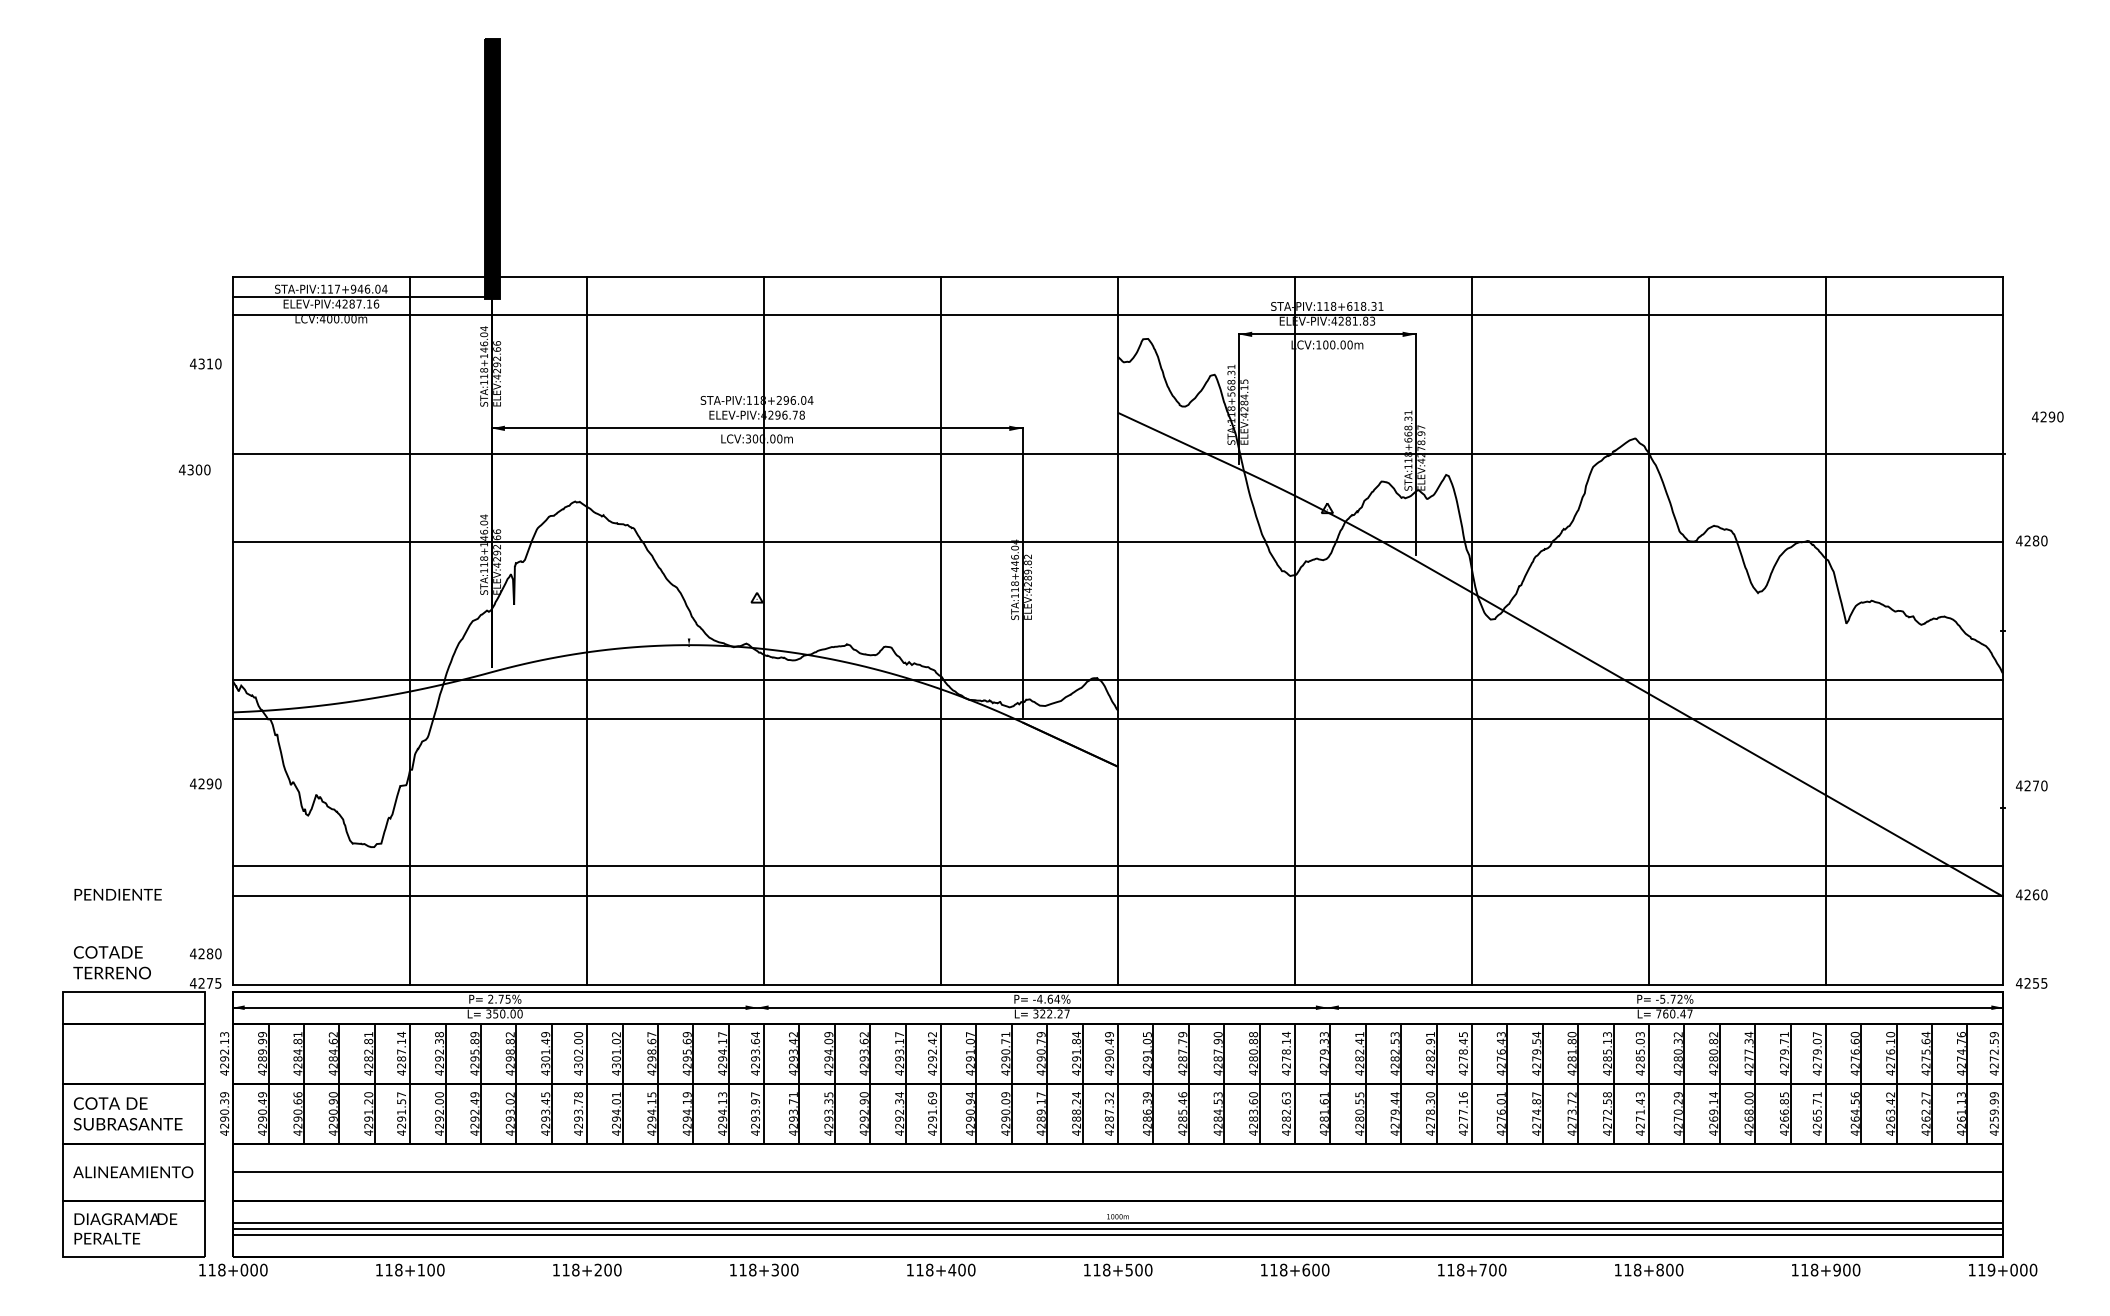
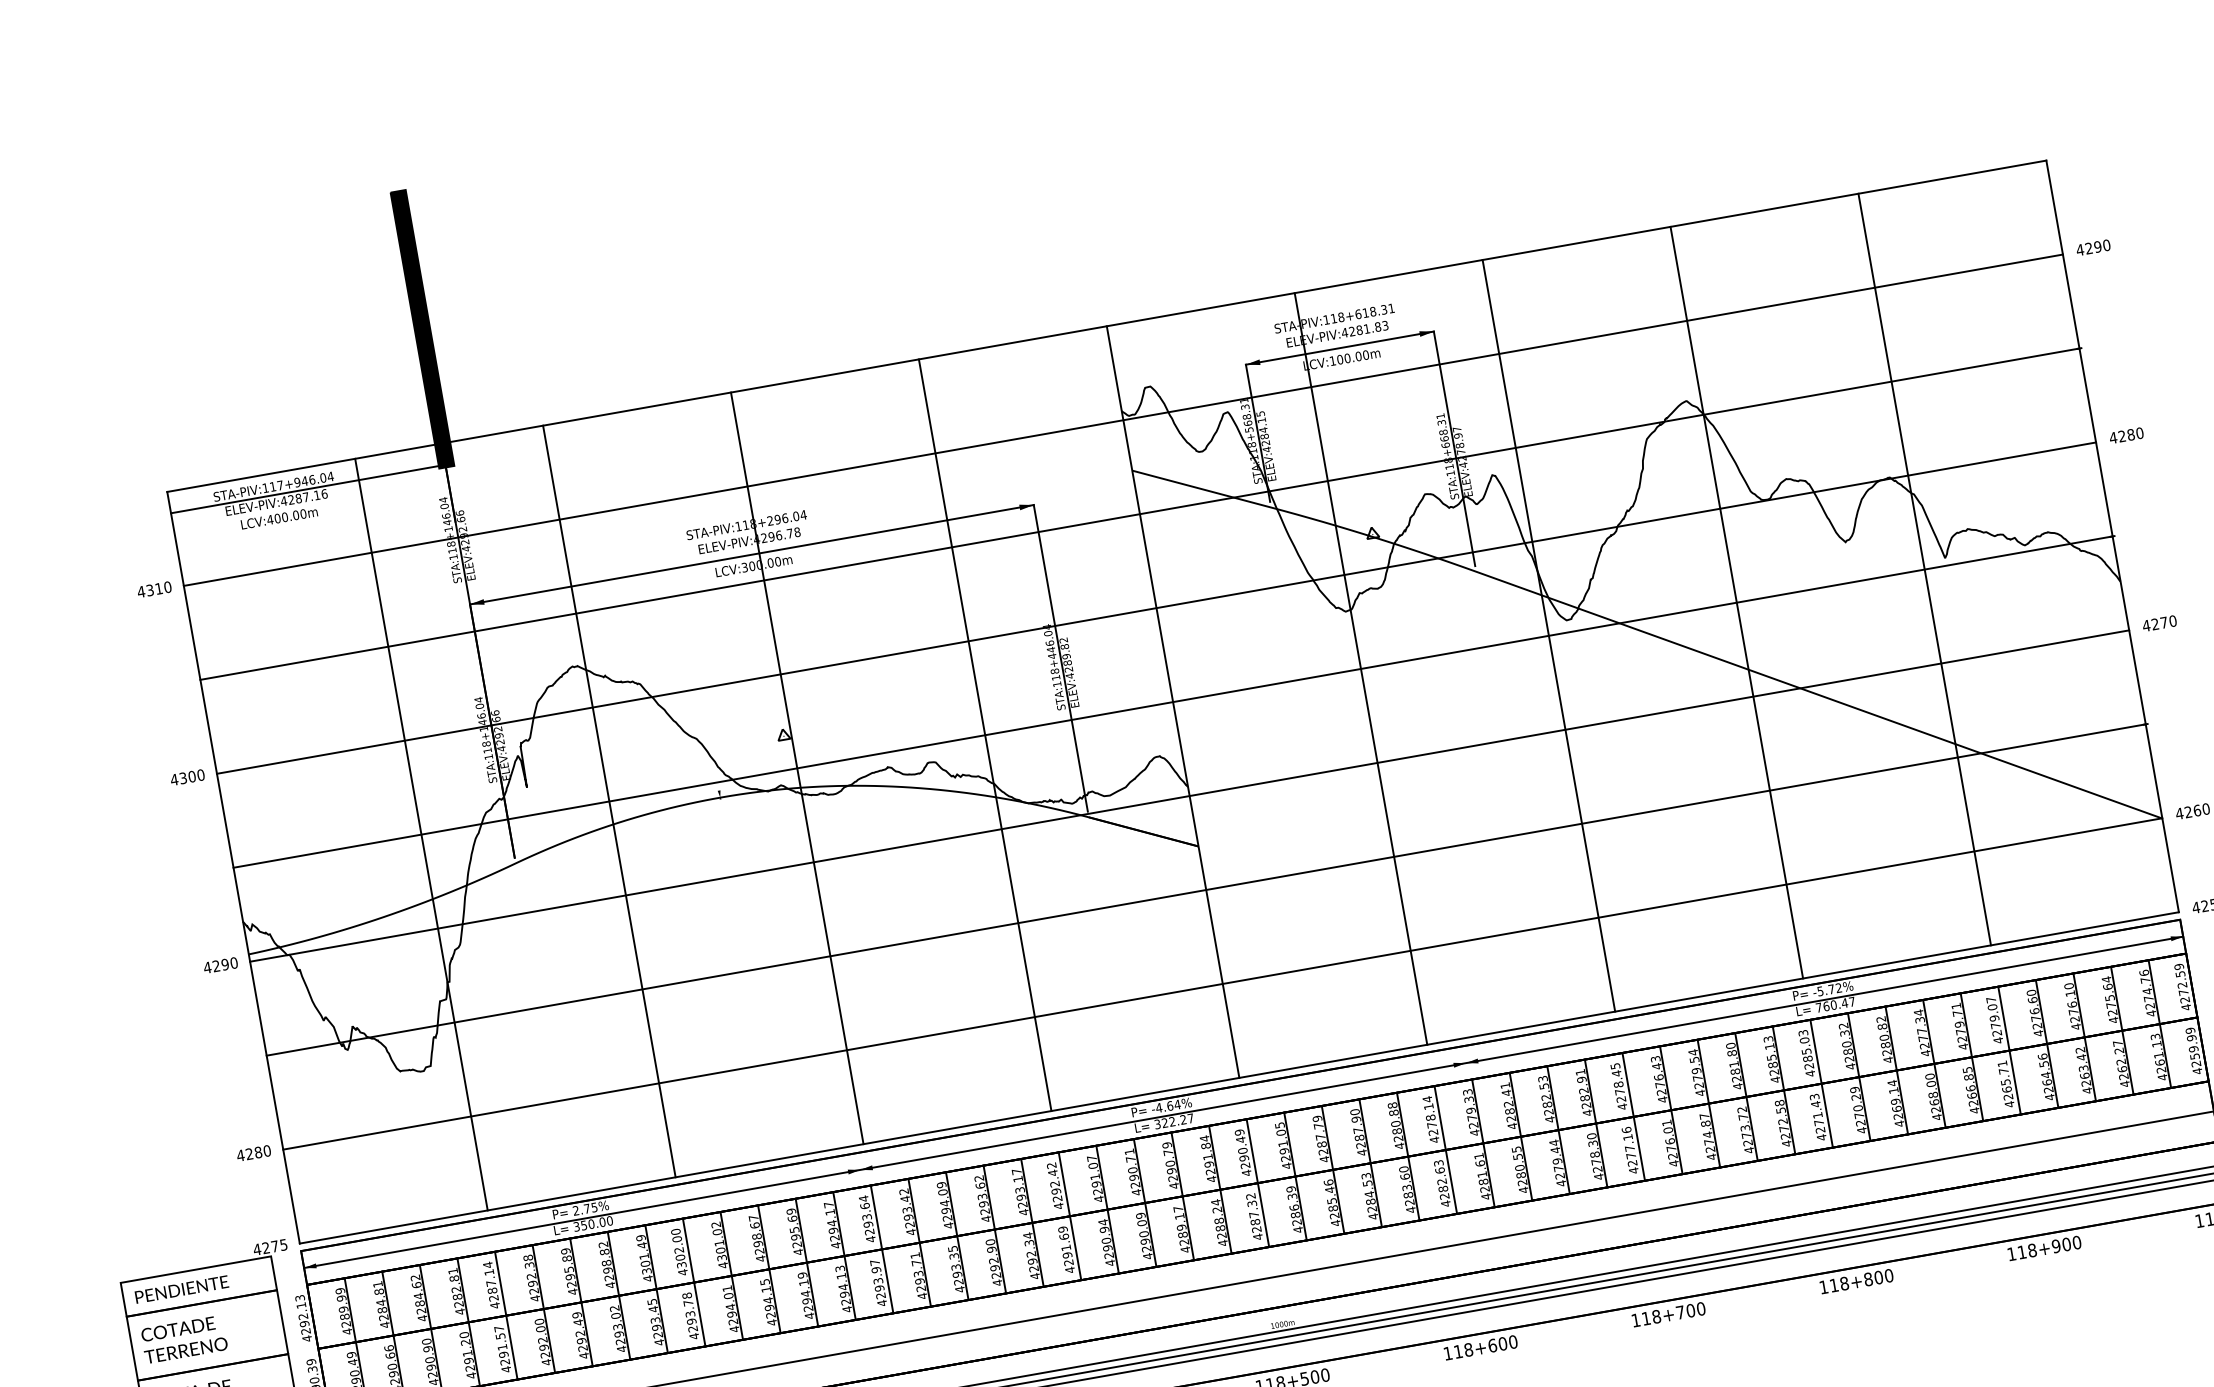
line: (1117, 315) -> (1122, 420), moved
text: (2047, 416) -> (2092, 247), moved
text: (194, 469) -> (187, 777), moved
line: (1117, 679) -> (1172, 701), moved
text: (205, 783) -> (220, 965), moved
text: (2031, 785) -> (2159, 623), moved
line: (1117, 865) -> (1205, 889), moved
text: (117, 894) -> (181, 1289), moved
text: (205, 953) -> (253, 1152), moved
text: (111, 962) -> (183, 1339), moved

